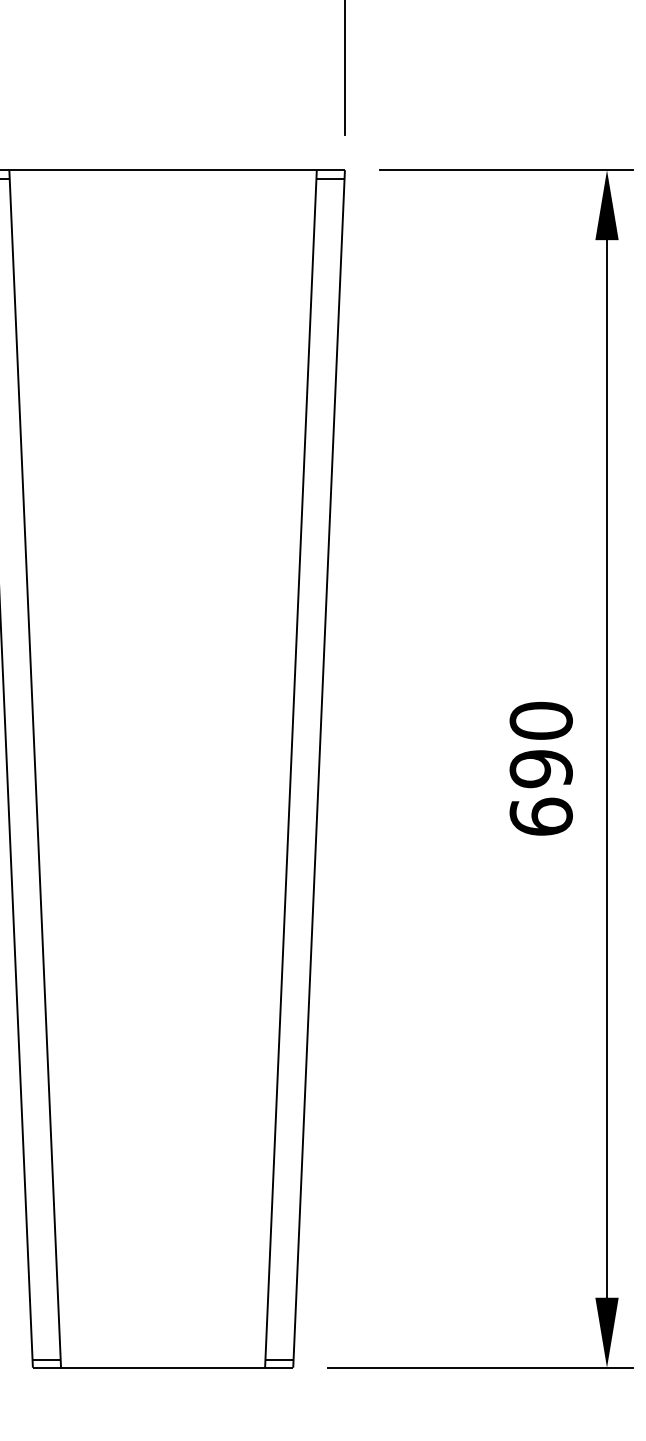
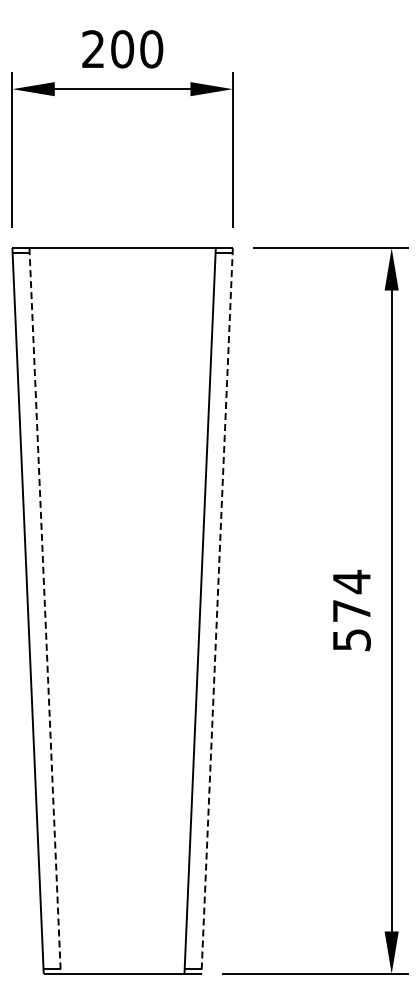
text: (540, 768) -> (351, 610), 690 -> 574
line: (35, 769) -> (45, 611), solid -> dashed
line: (319, 769) -> (217, 611), solid -> dashed

